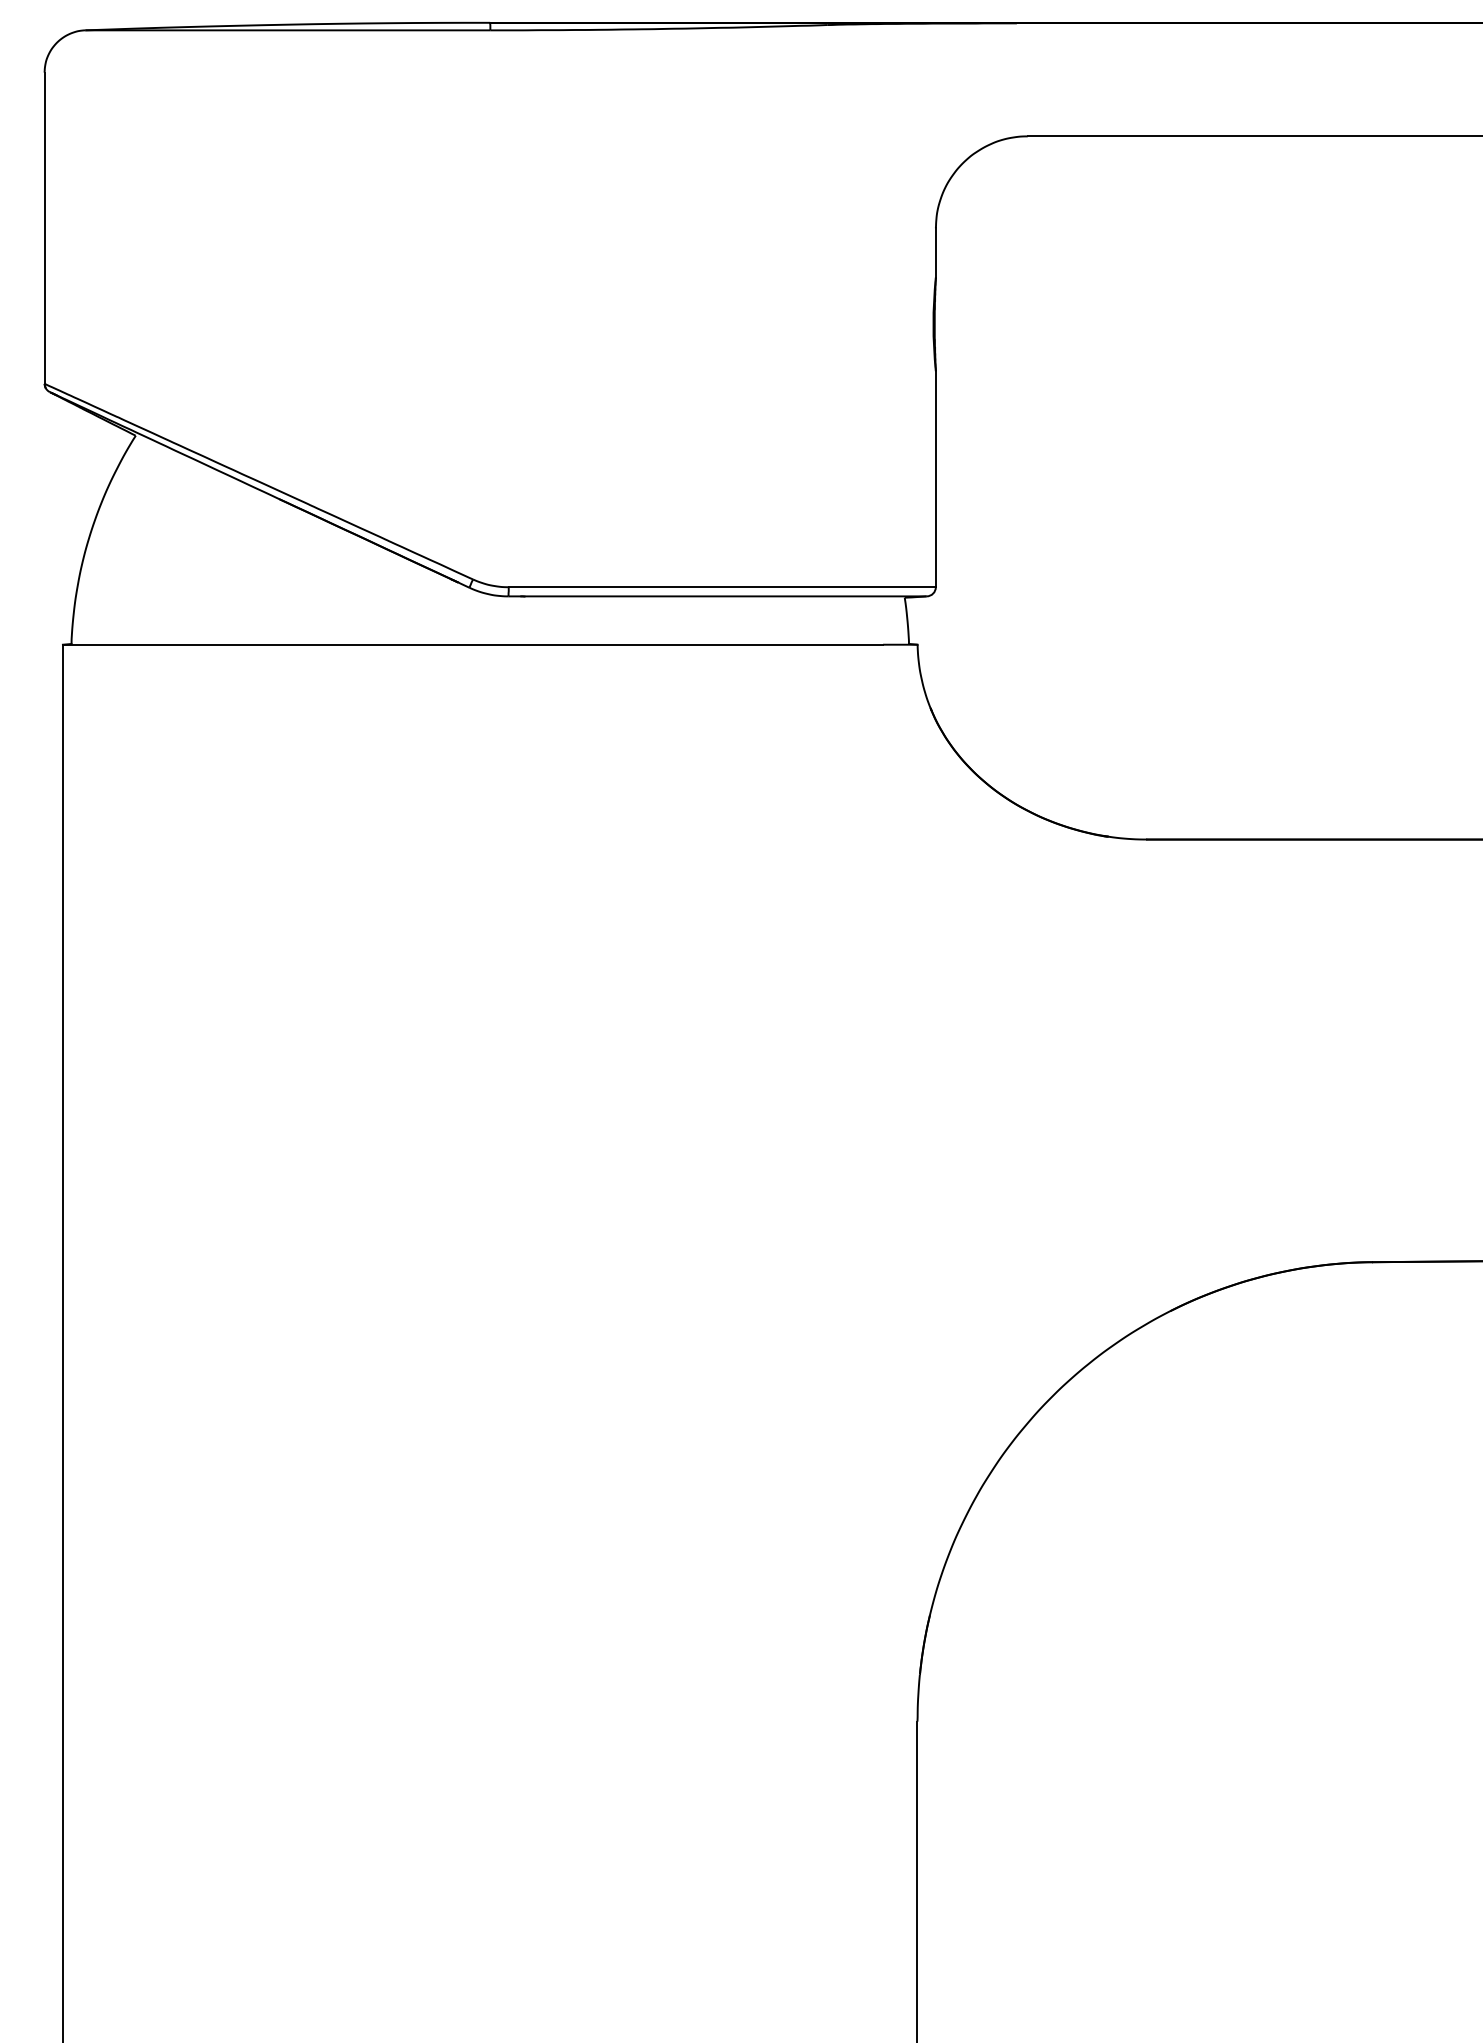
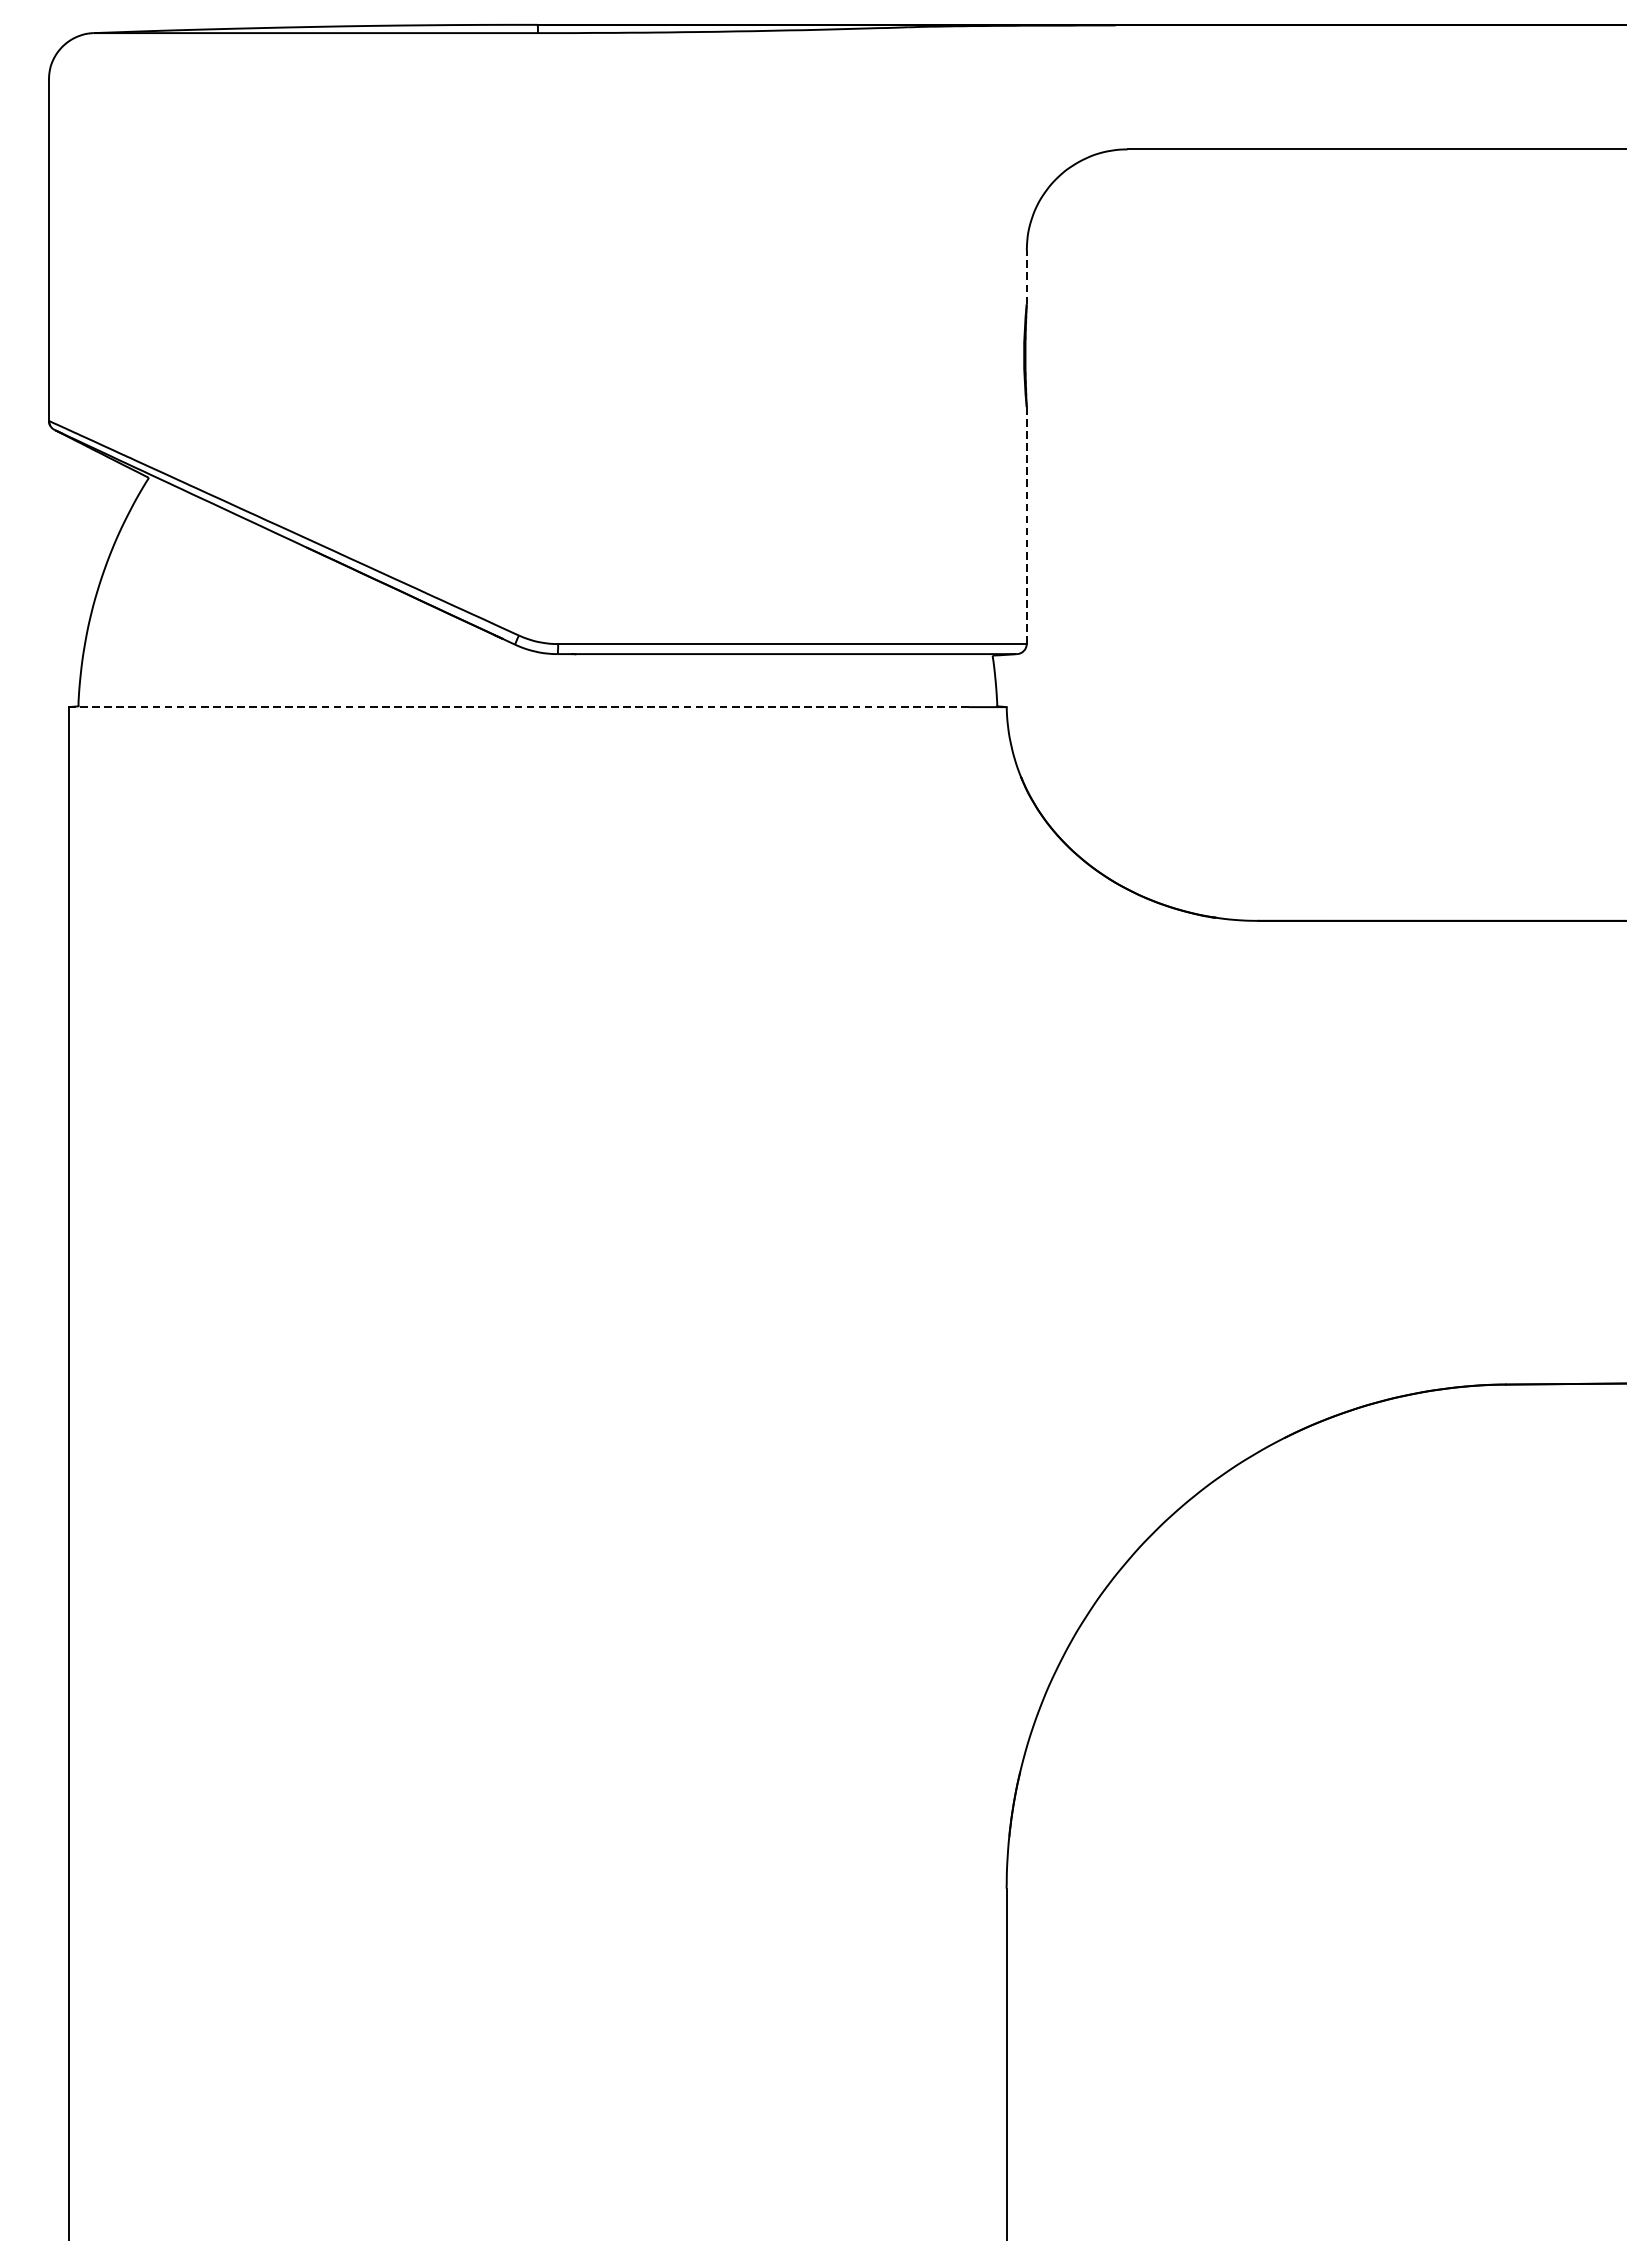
line: (935, 252) -> (1026, 276), solid -> dashed
line: (935, 479) -> (1026, 525), solid -> dashed
line: (472, 644) -> (518, 706), solid -> dashed

